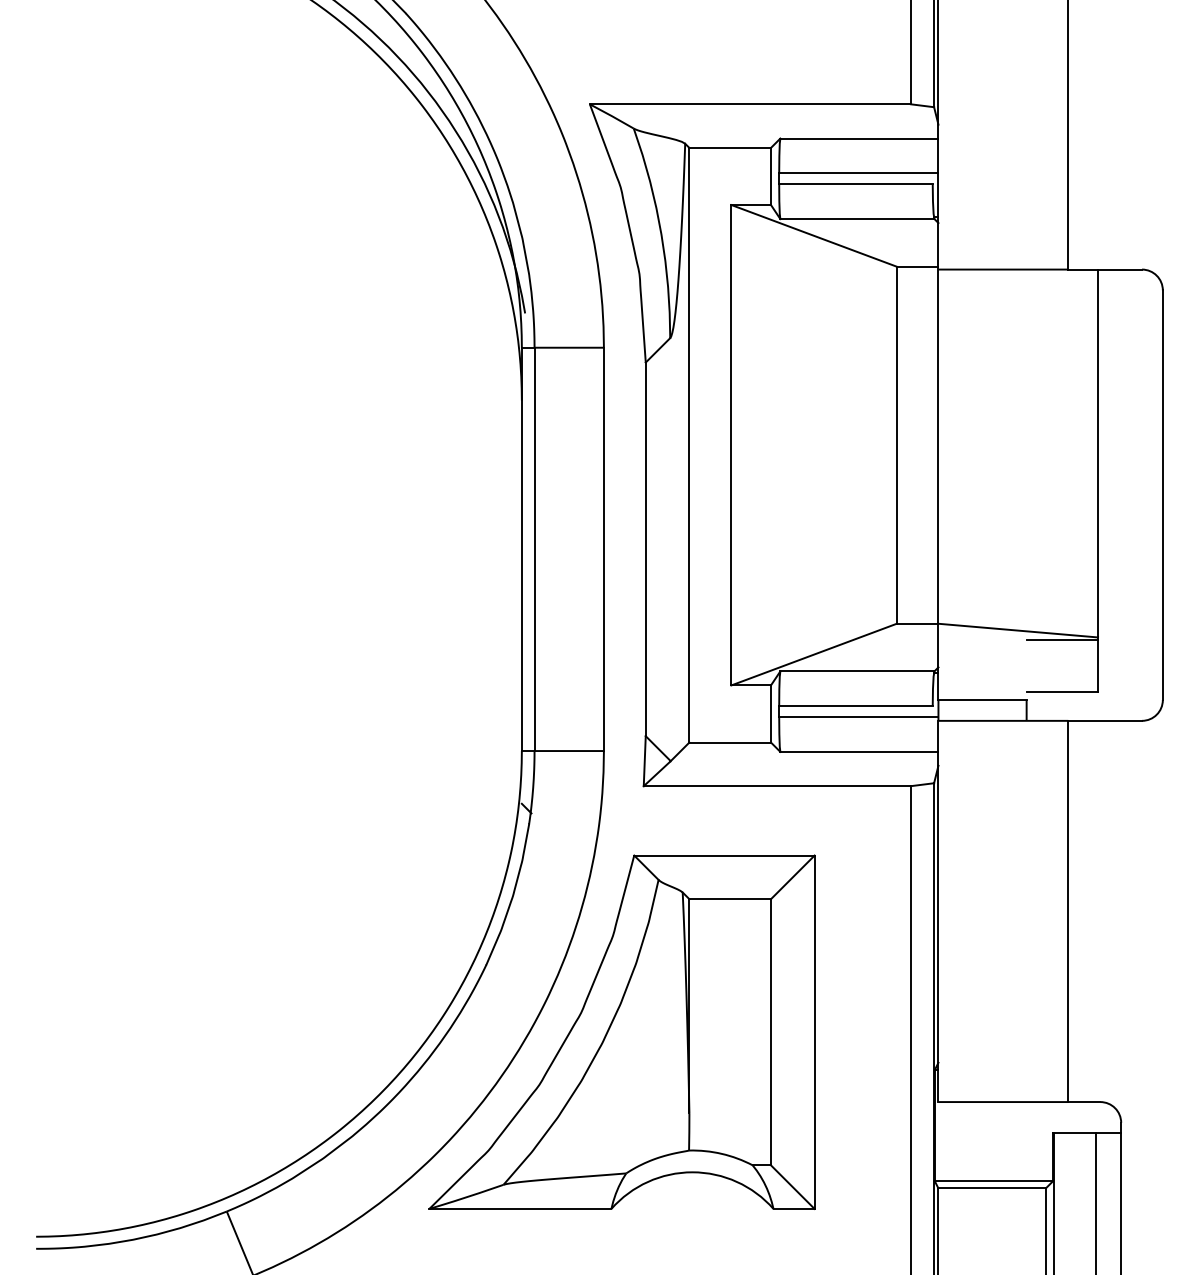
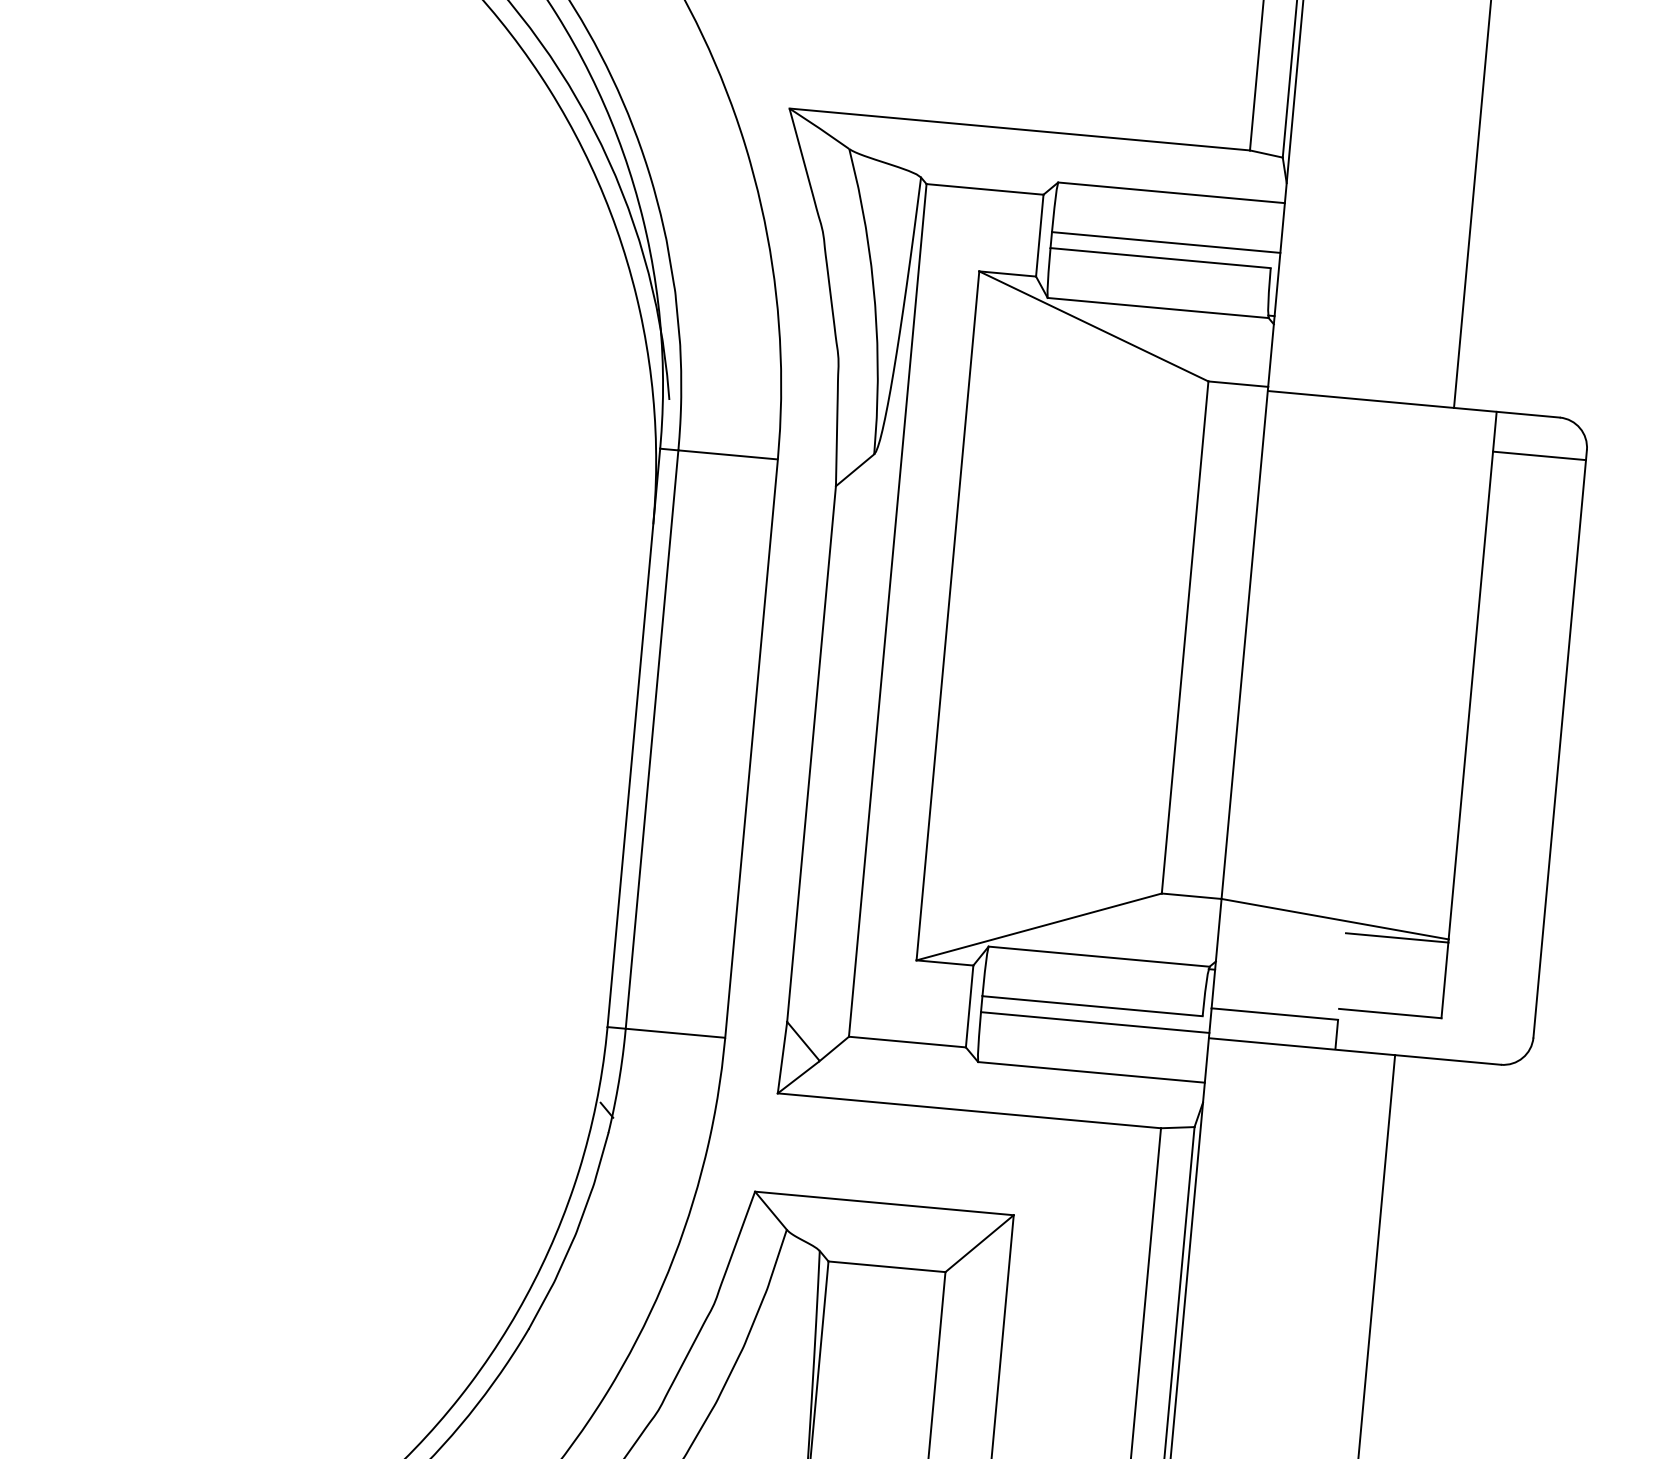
line: (1130, 297) -> (1539, 456), added

